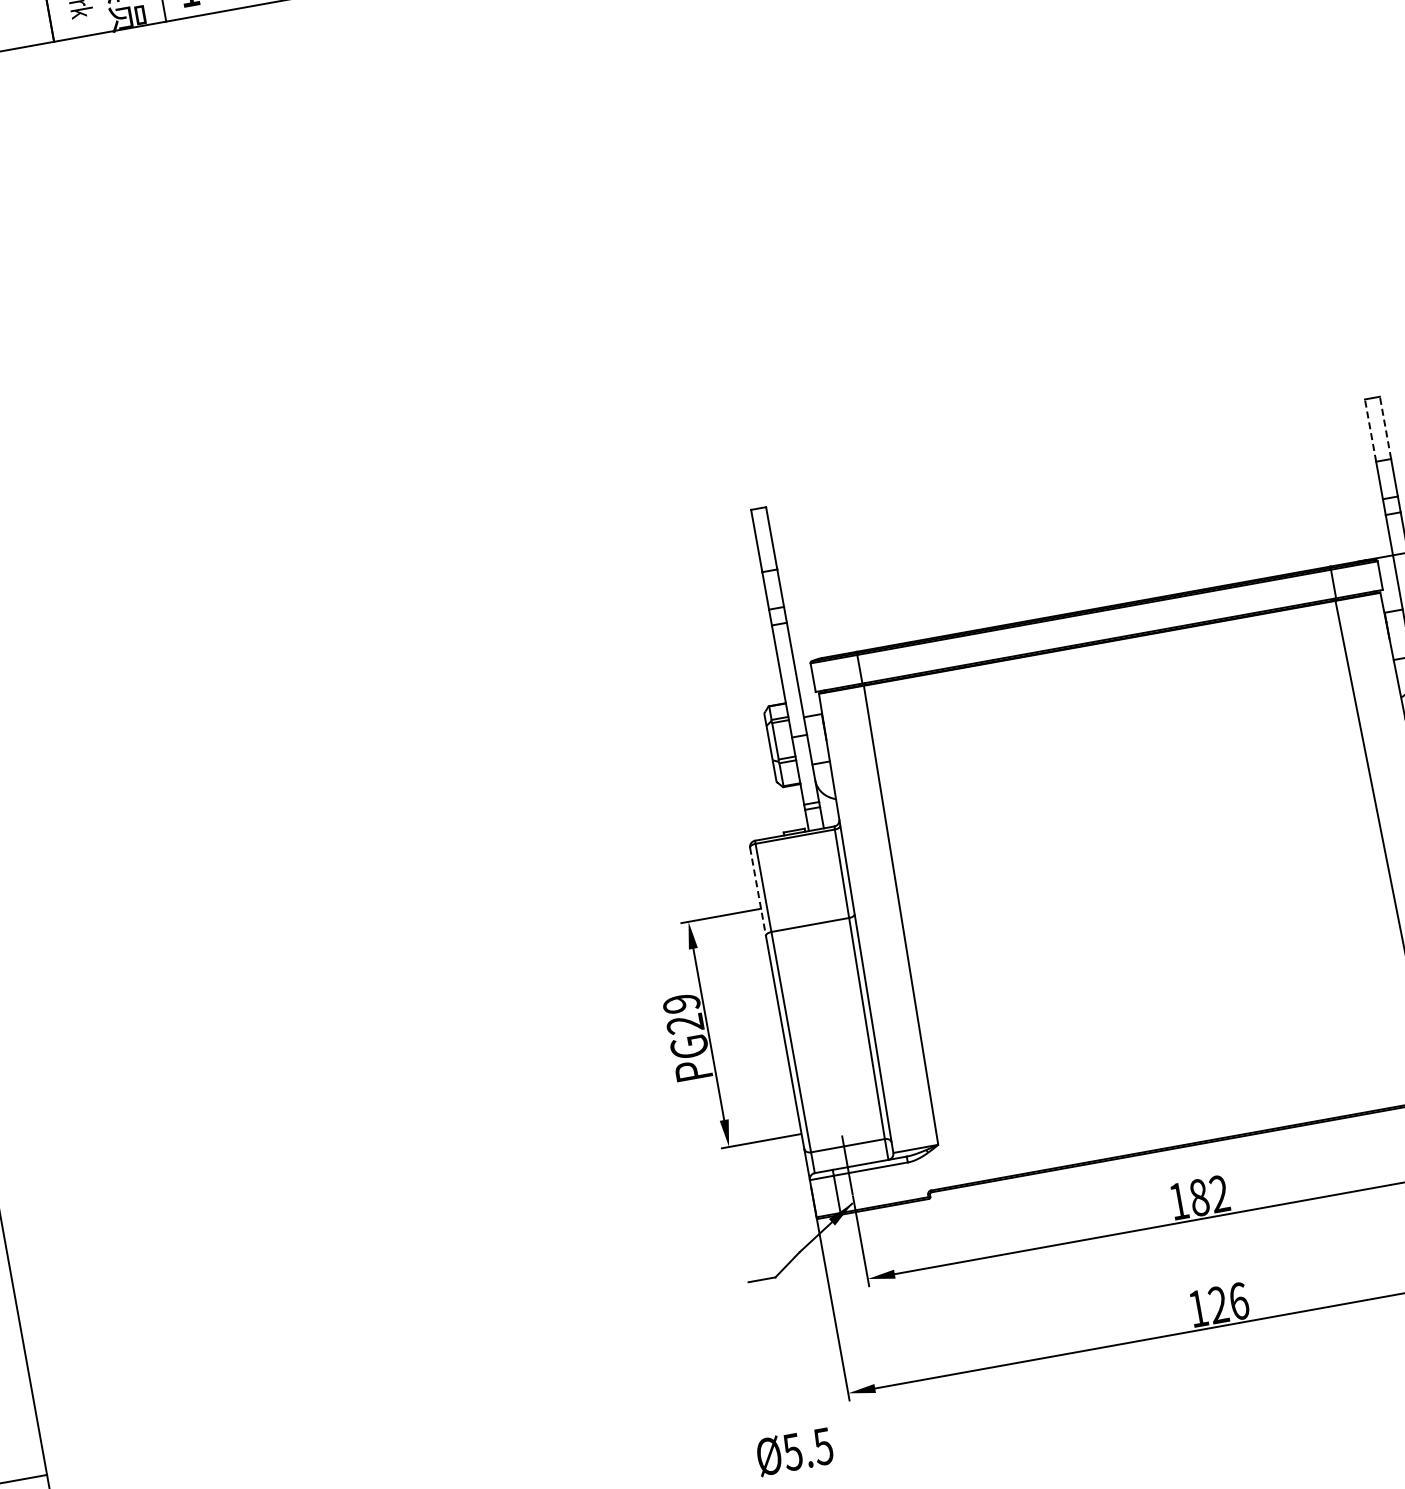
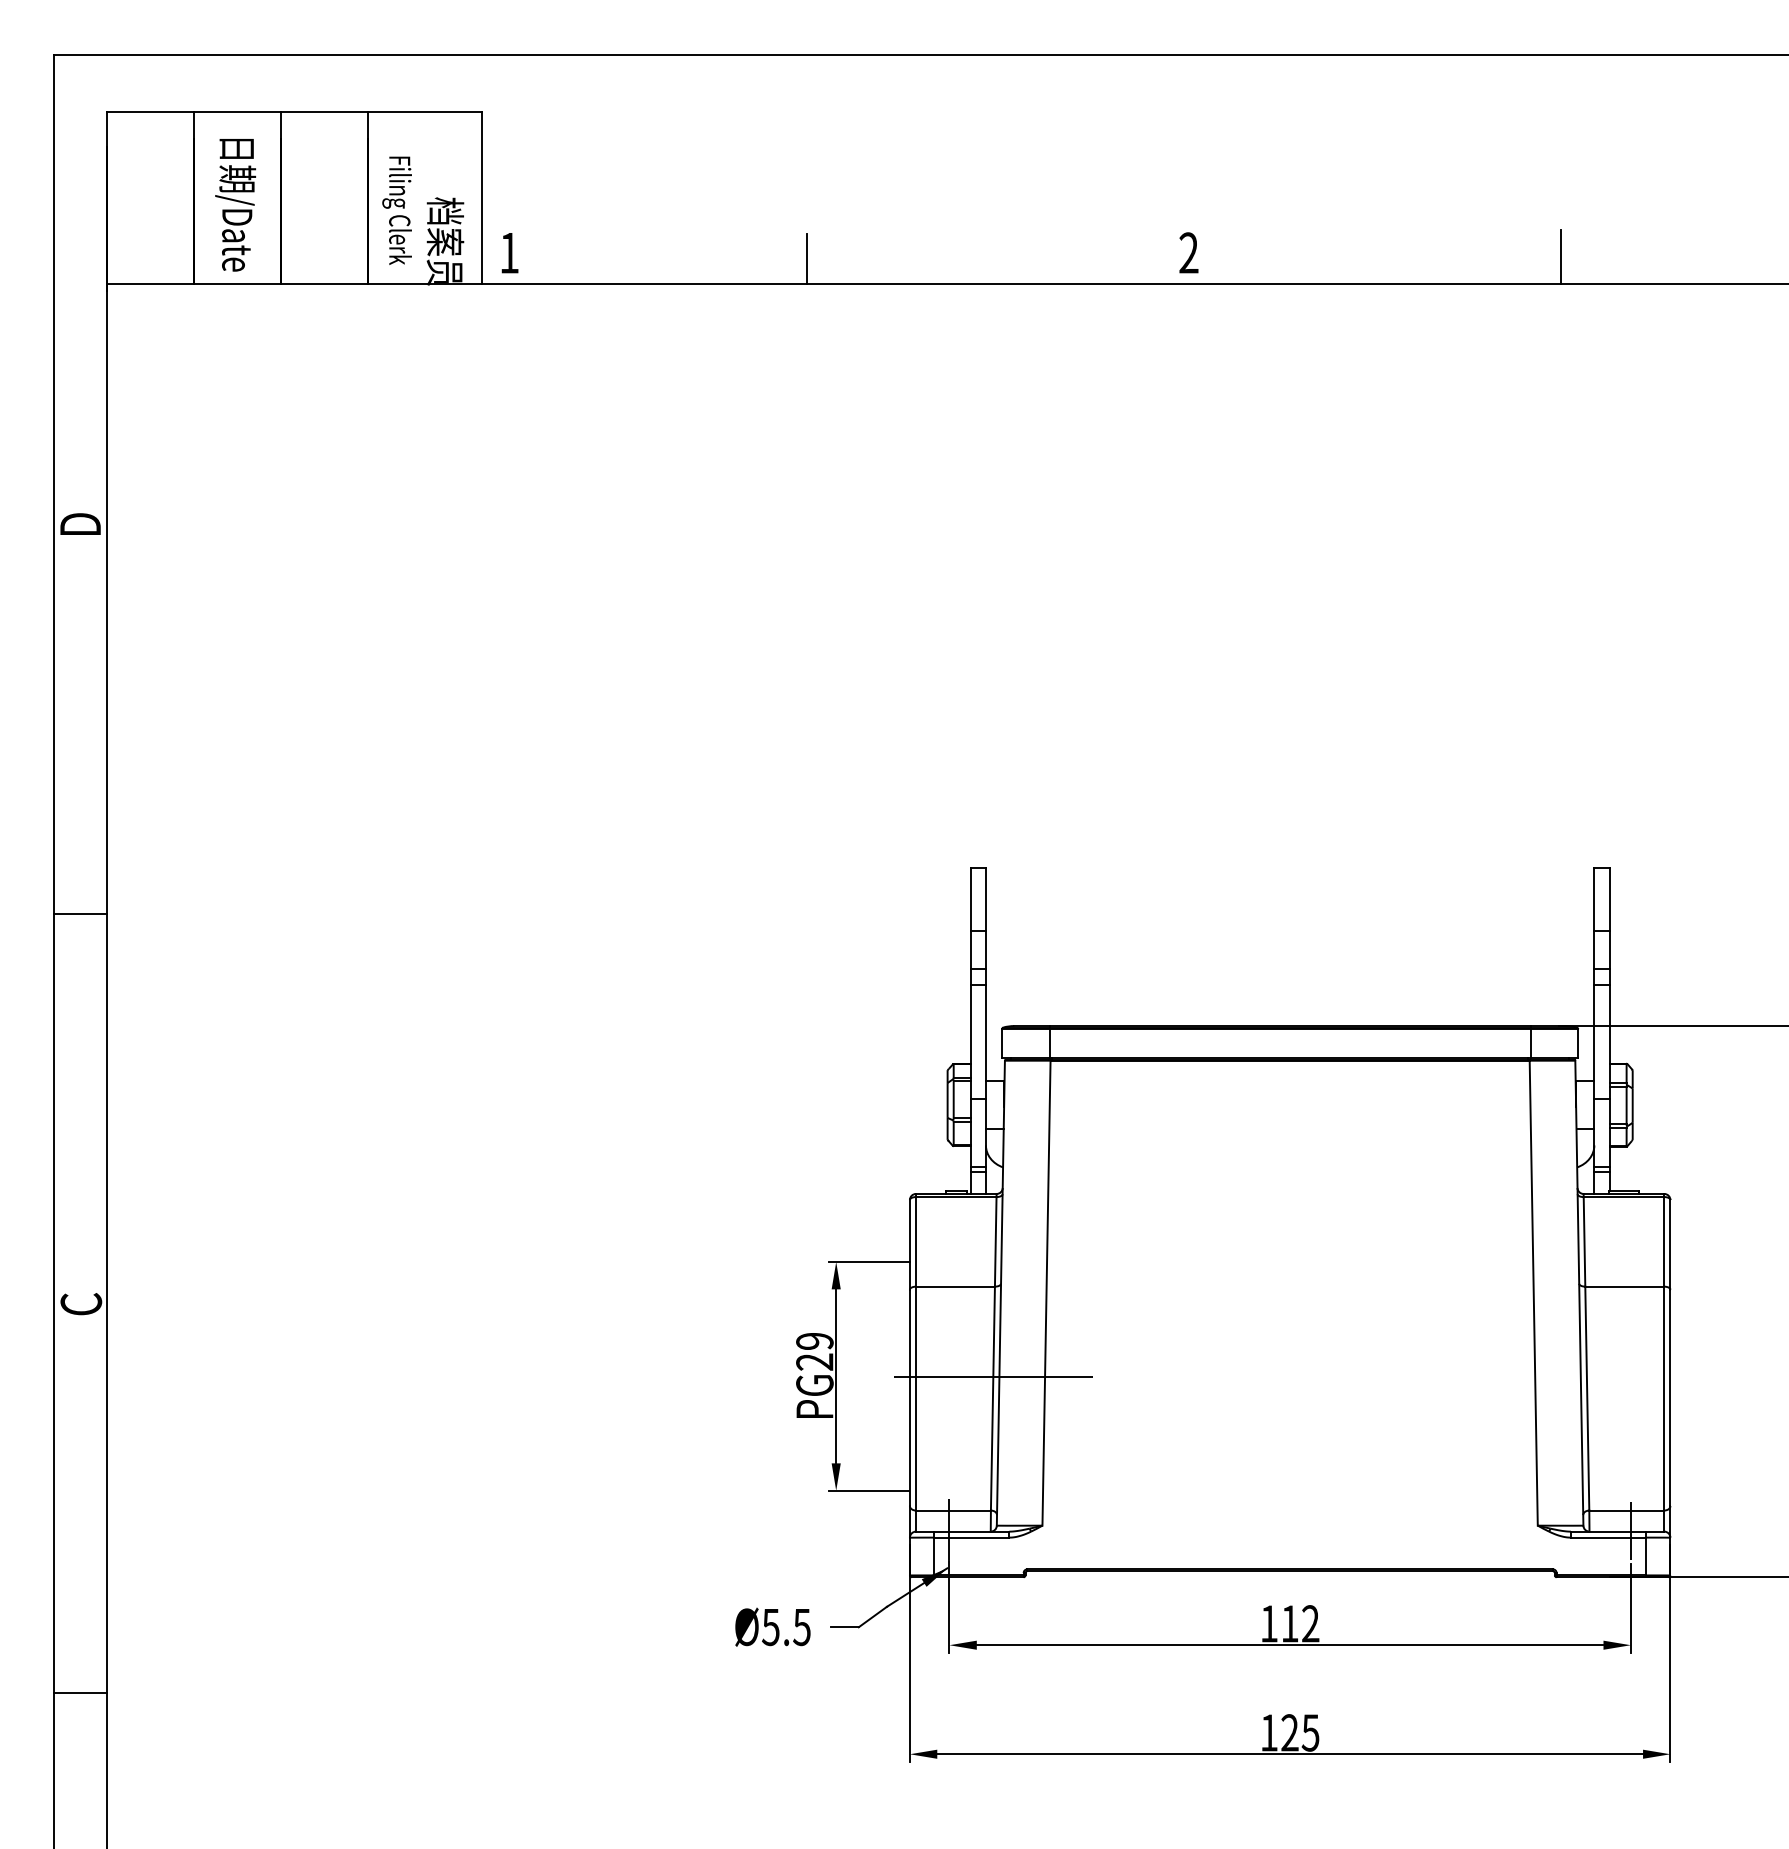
line: (1385, 428) -> (1609, 899), dashed -> solid
line: (1370, 430) -> (1594, 899), dashed -> solid
line: (757, 891) -> (909, 1244), dashed -> solid
line: (863, 1006) -> (993, 1376), added
text: (1198, 1197) -> (1289, 1623), 182 -> 112
text: (1238, 1300) -> (1310, 1732), 126 -> 125
text: (794, 1451) -> (772, 1626), moved

